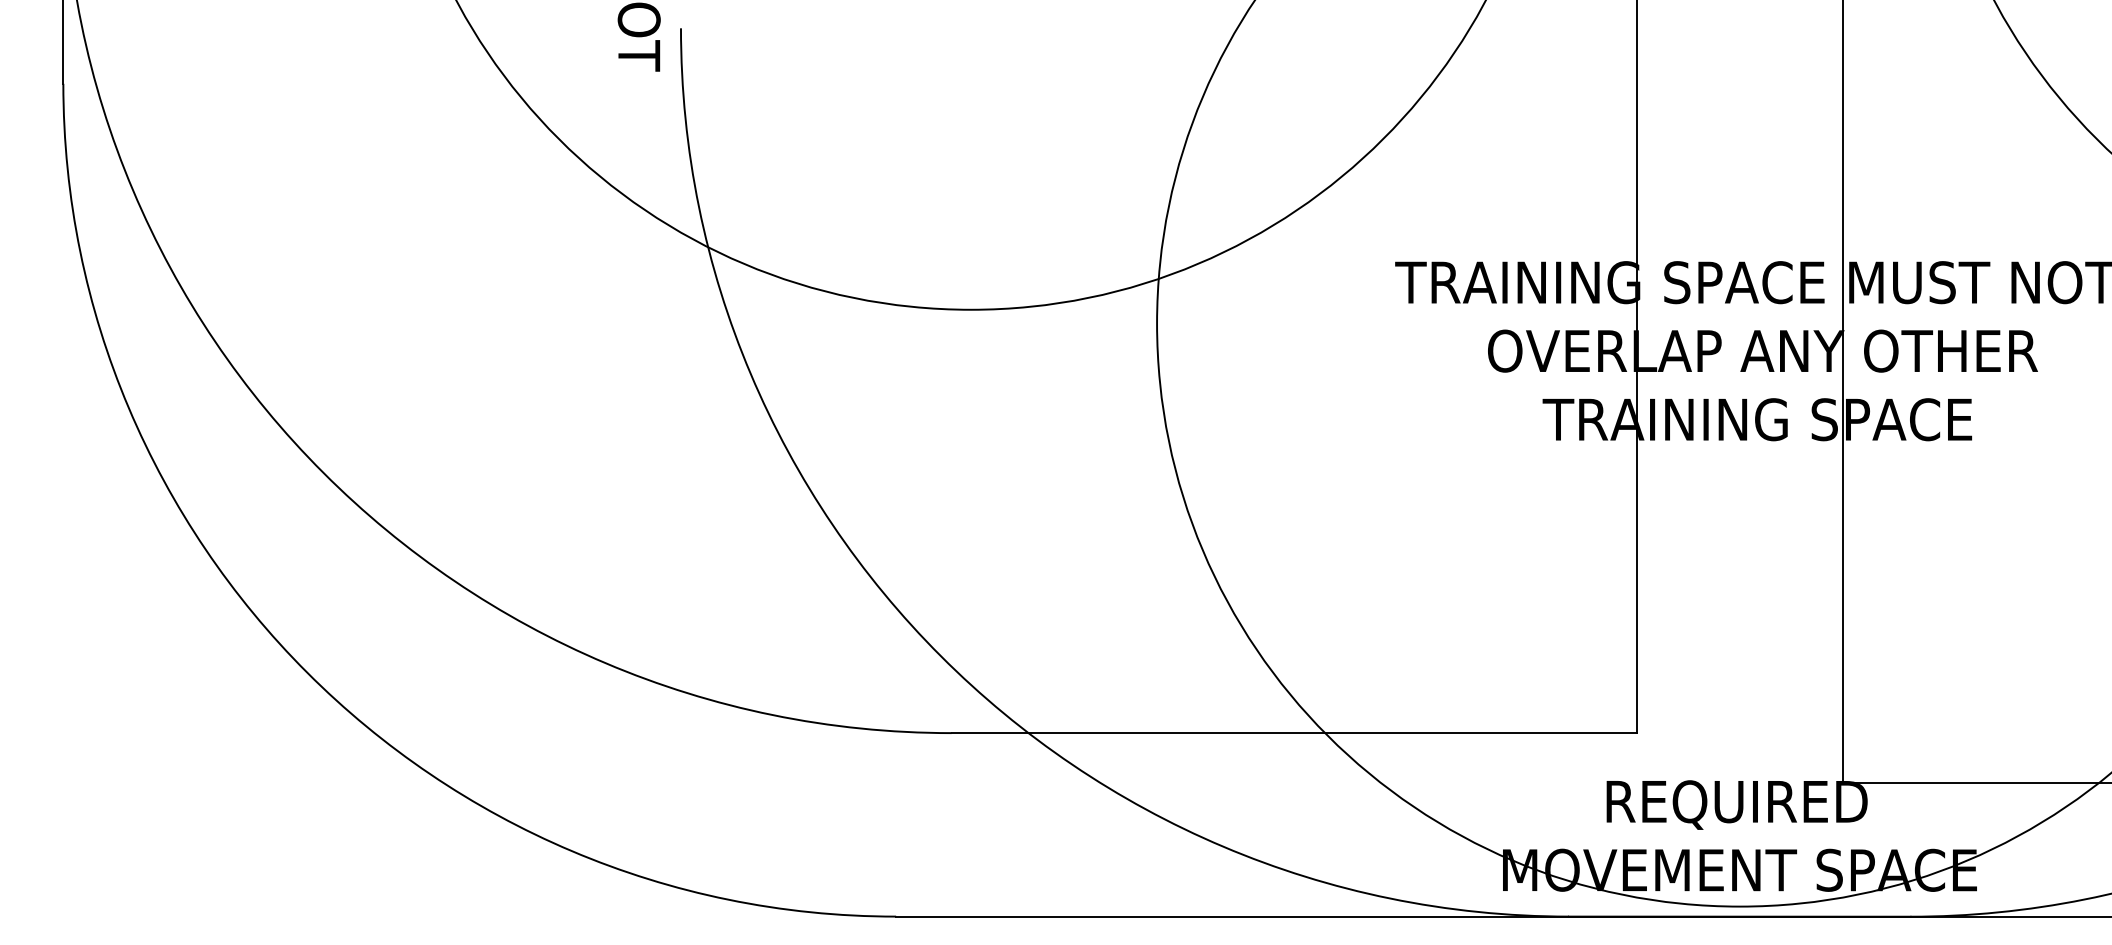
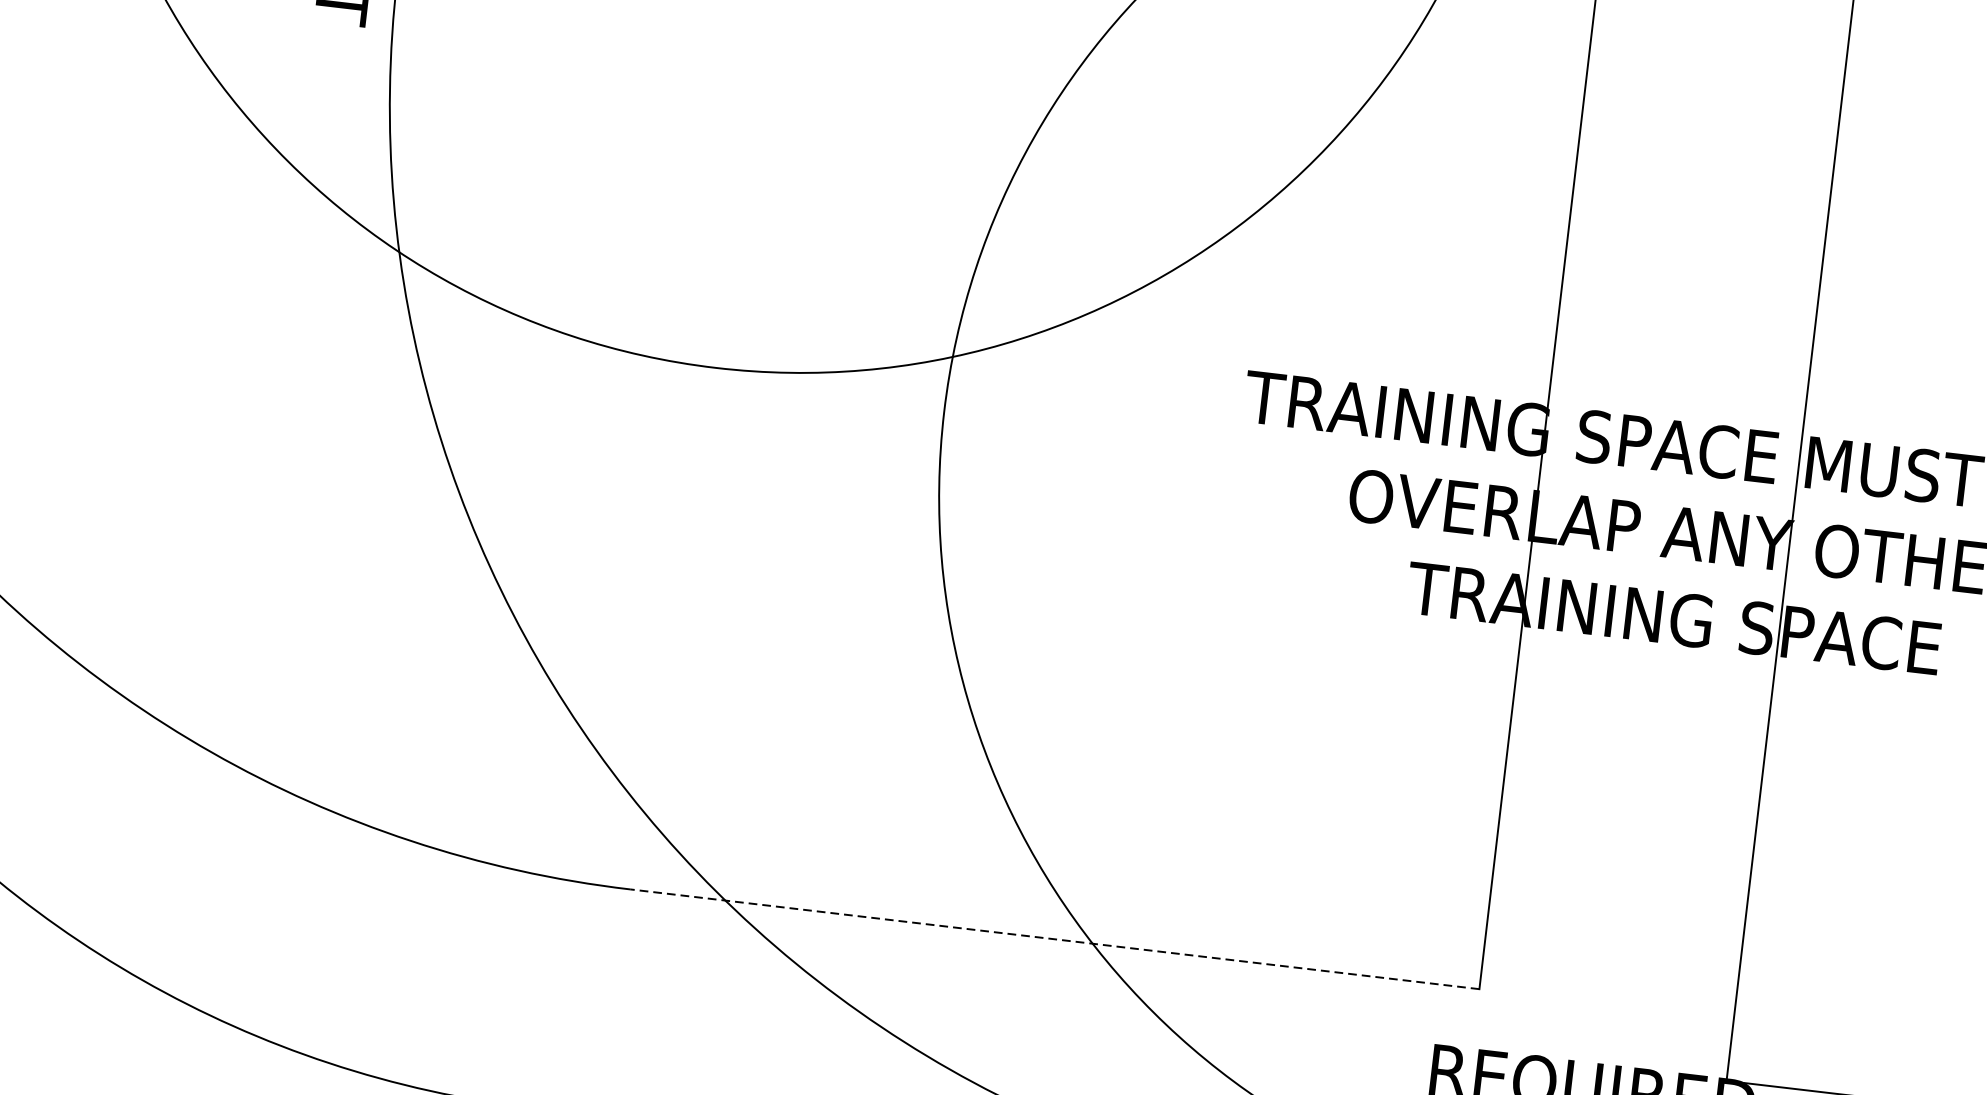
line: (1294, 733) -> (1054, 939), solid -> dashed

